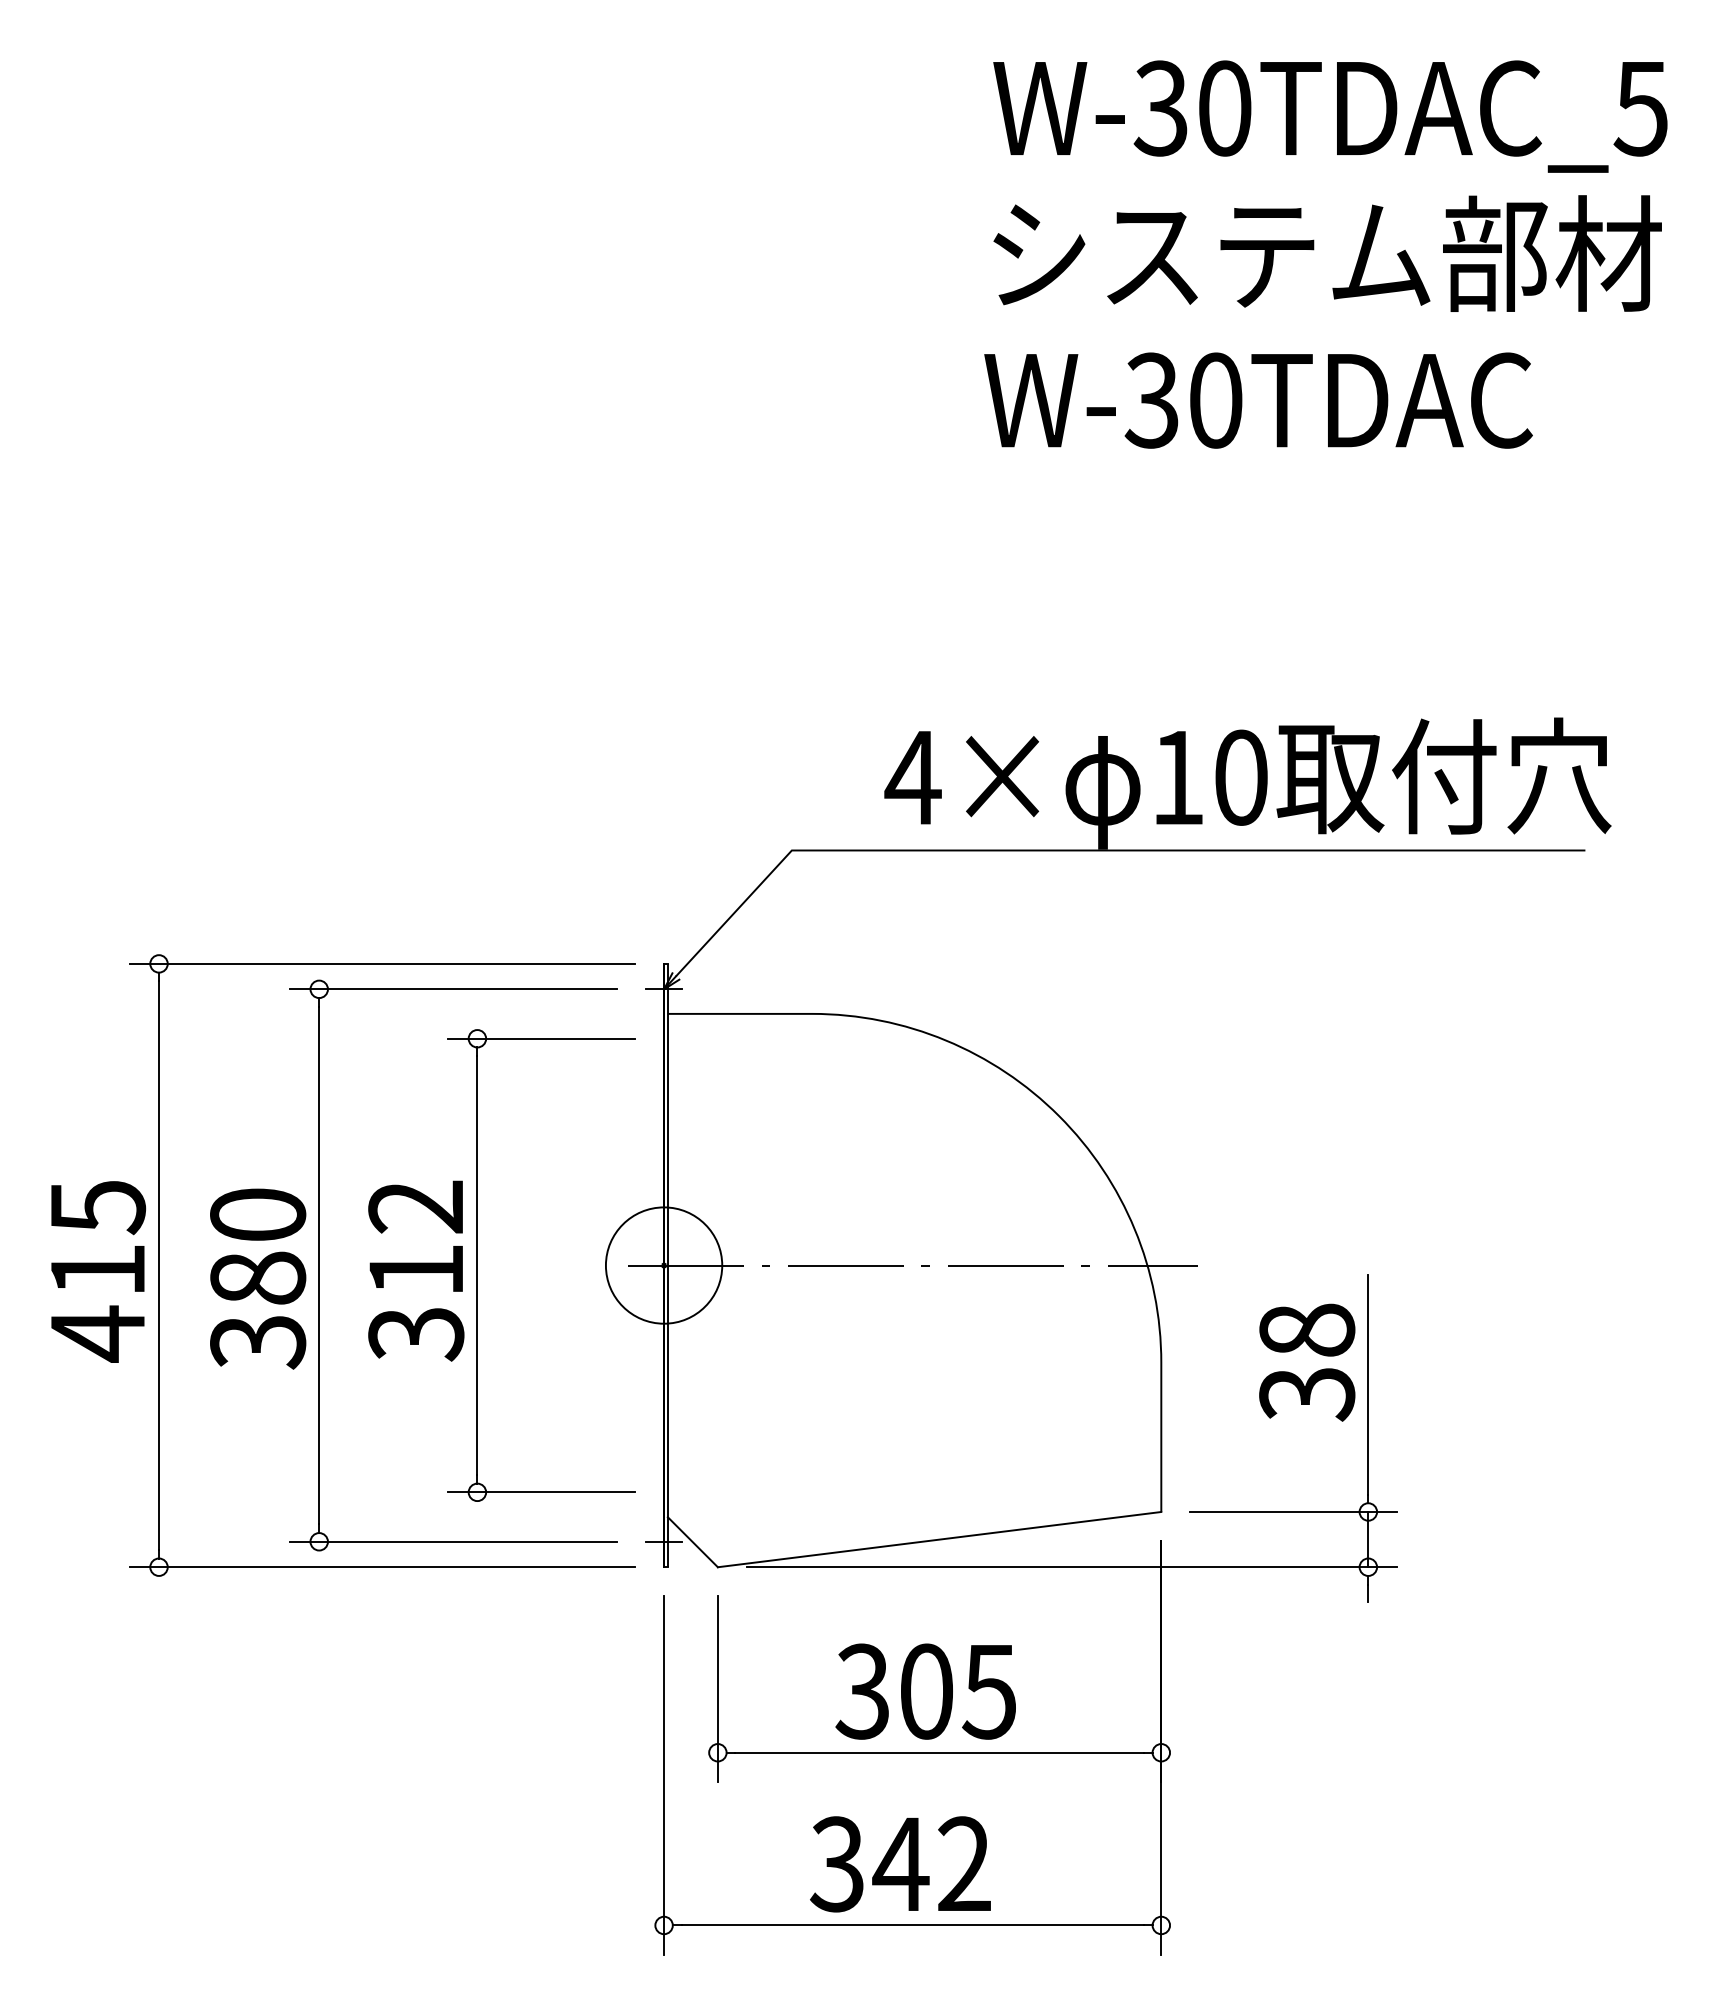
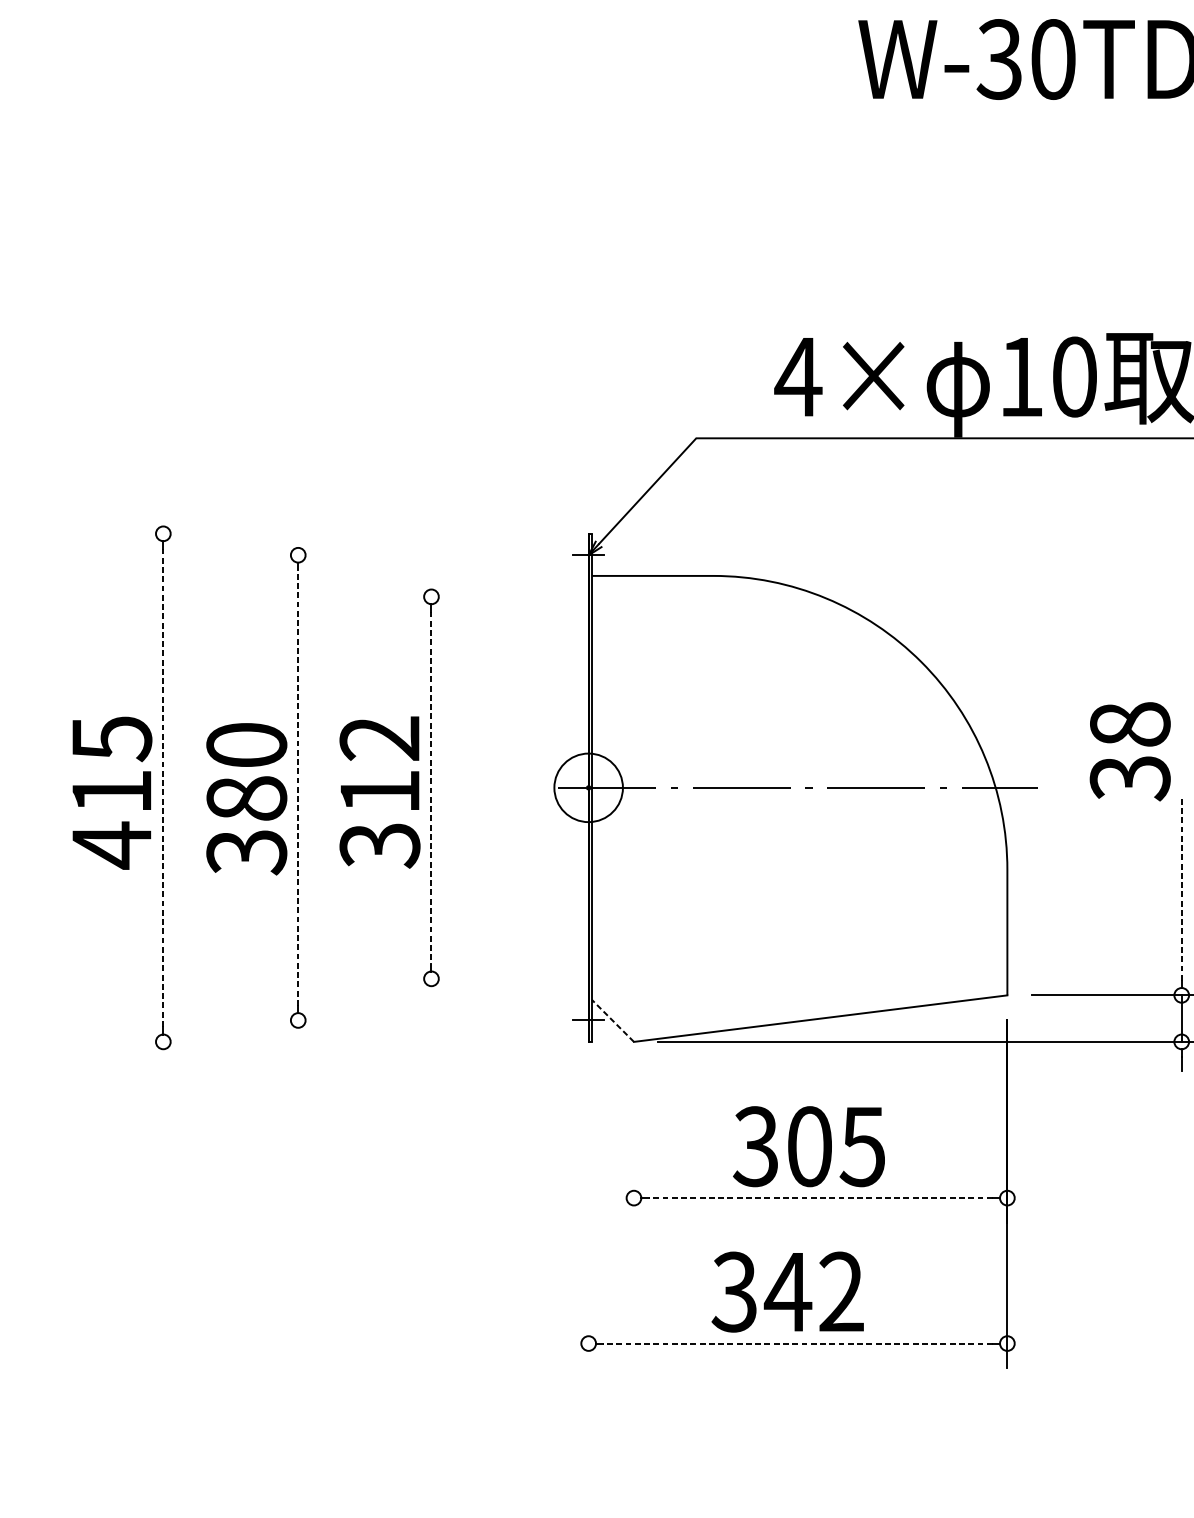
line: (382, 963) -> (351, 533), removed
line: (453, 989) -> (411, 555), removed
line: (541, 1038) -> (485, 596), removed
line: (319, 1265) -> (298, 787), solid -> dashed
circle: (663, 1265) -> (588, 787), size x0.7
line: (159, 1266) -> (163, 788), solid -> dashed
line: (477, 1266) -> (431, 788), solid -> dashed
text: (1307, 1362) -> (1130, 751), moved
line: (1368, 1384) -> (1181, 888), solid -> dashed
line: (541, 1492) -> (485, 978), removed
line: (453, 1541) -> (411, 1020), removed
line: (692, 1541) -> (612, 1020), solid -> dashed
line: (382, 1567) -> (351, 1042), removed
line: (717, 1688) -> (633, 1144), removed
line: (939, 1752) -> (820, 1197), solid -> dashed
line: (664, 1775) -> (589, 1217), removed
line: (912, 1925) -> (797, 1343), solid -> dashed

